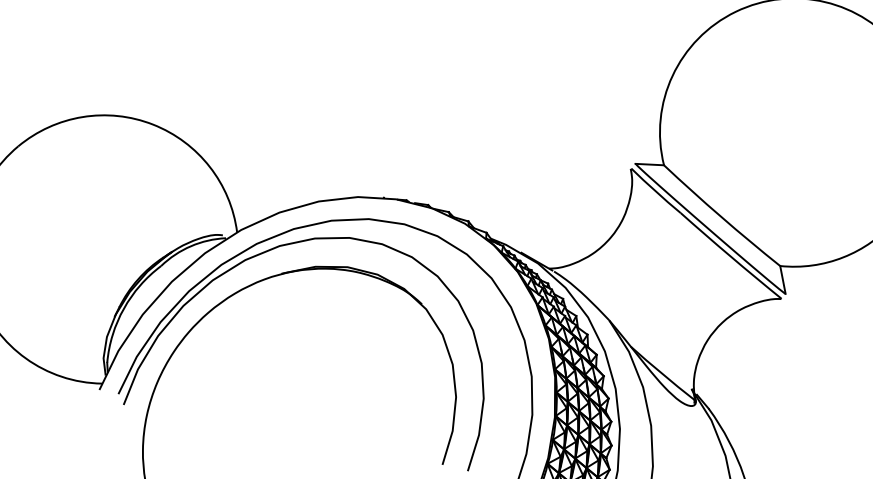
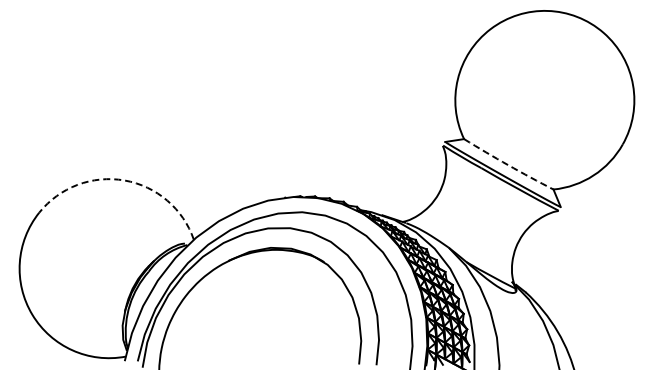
arc: (152, 124) -> (124, 180), solid -> dashed
arc: (721, 217) -> (508, 165), solid -> dashed

